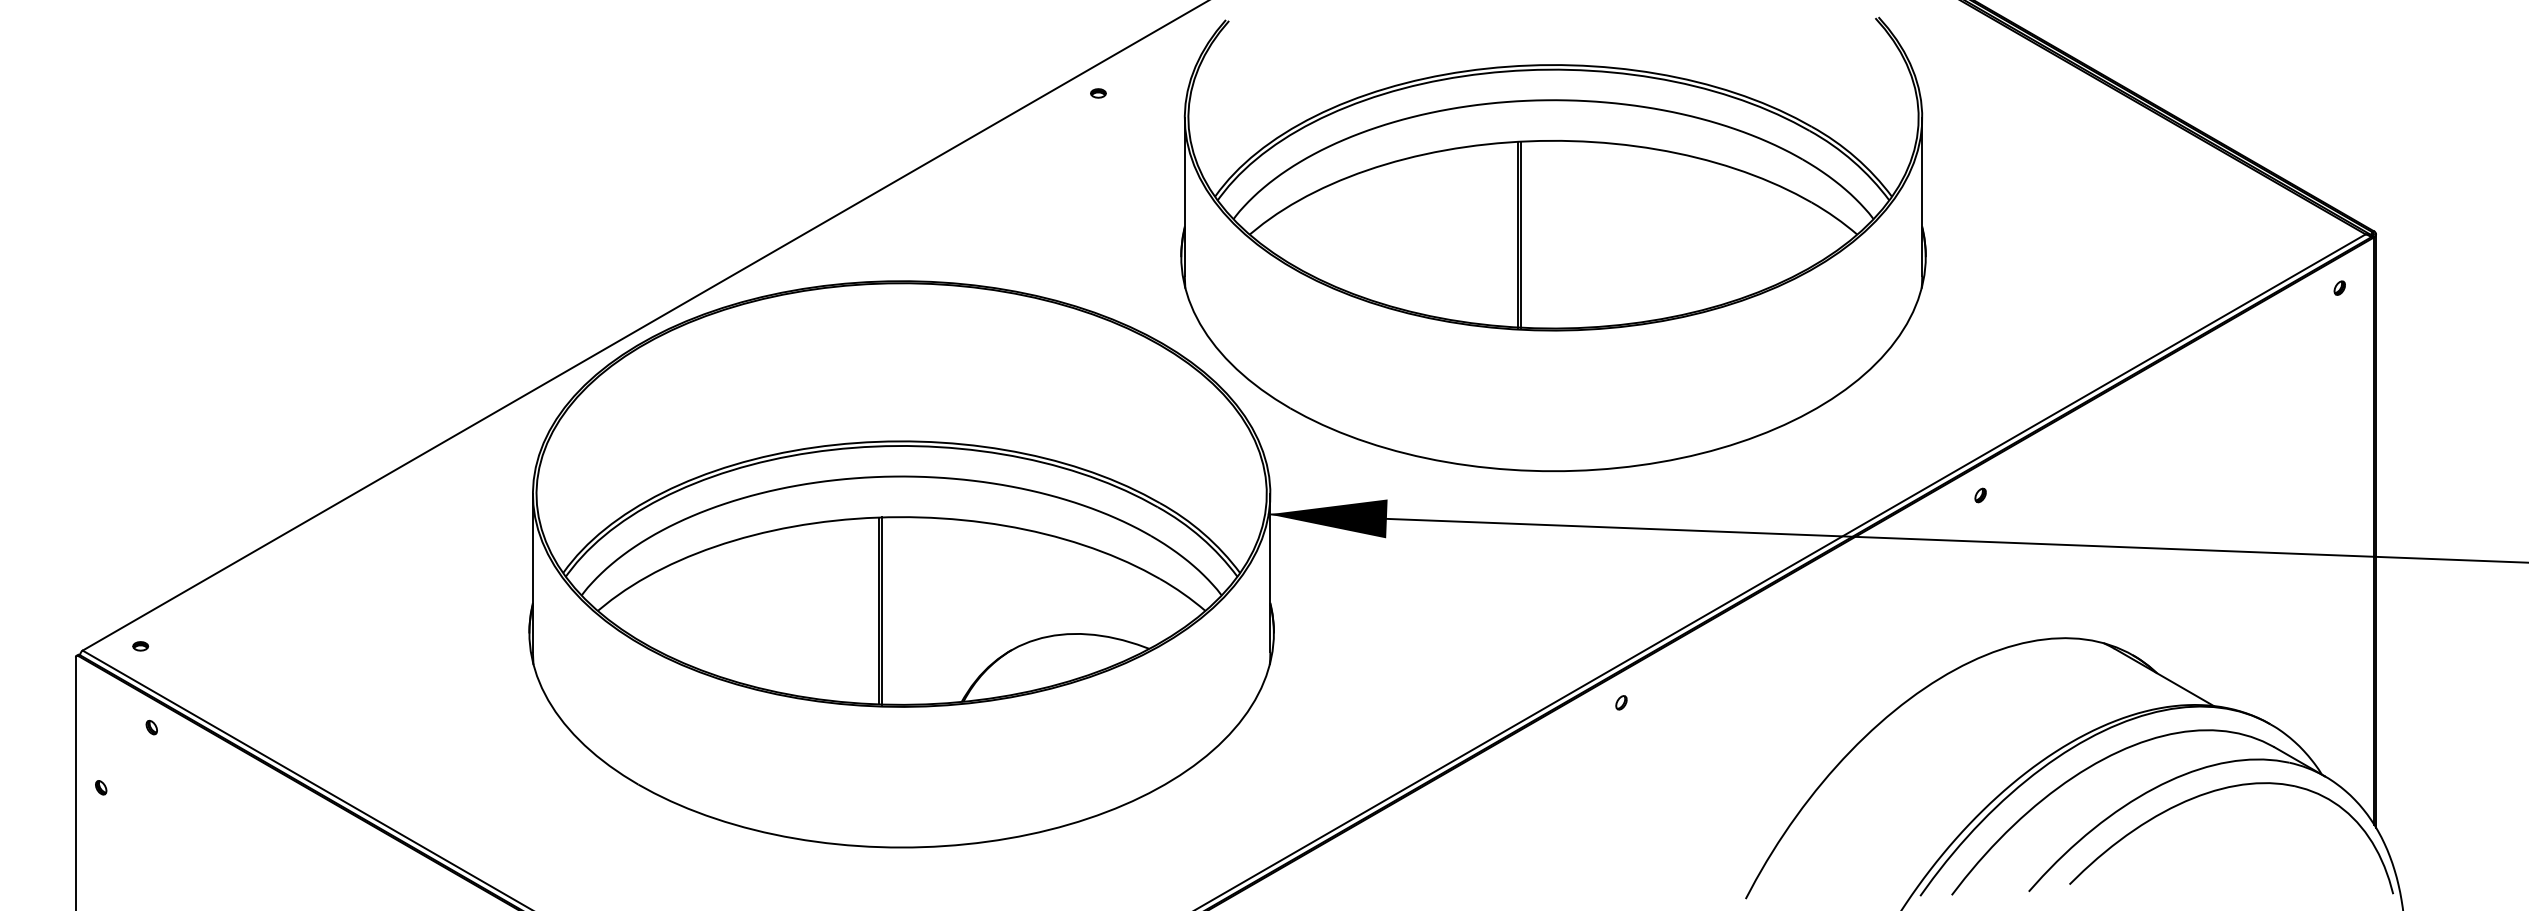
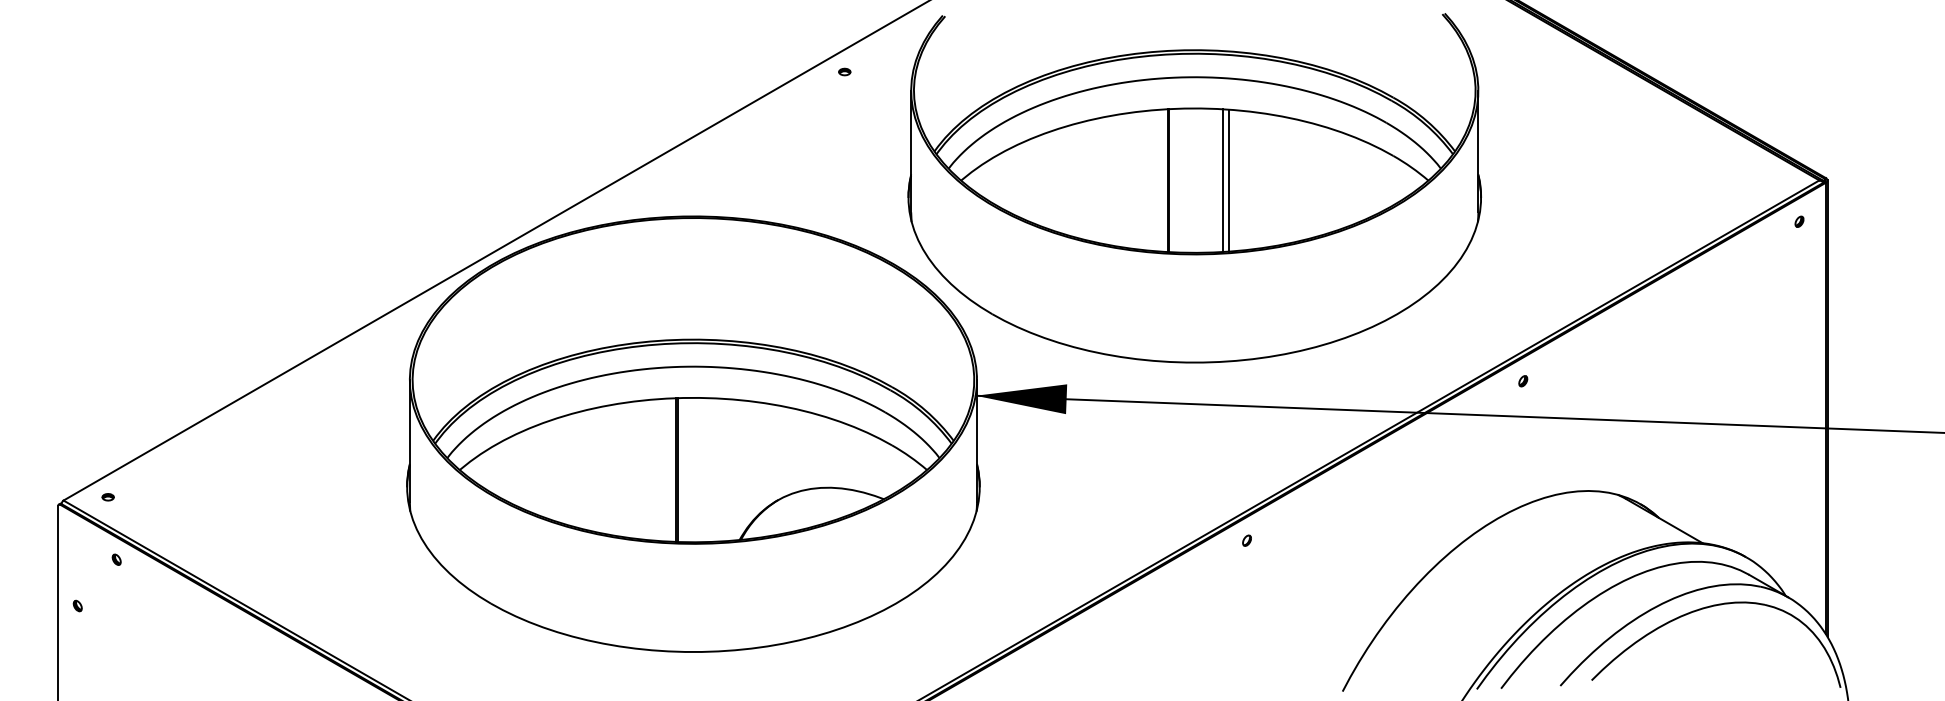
line: (1590, 234) -> (1223, 180), added
line: (1597, 234) -> (1228, 180), added

